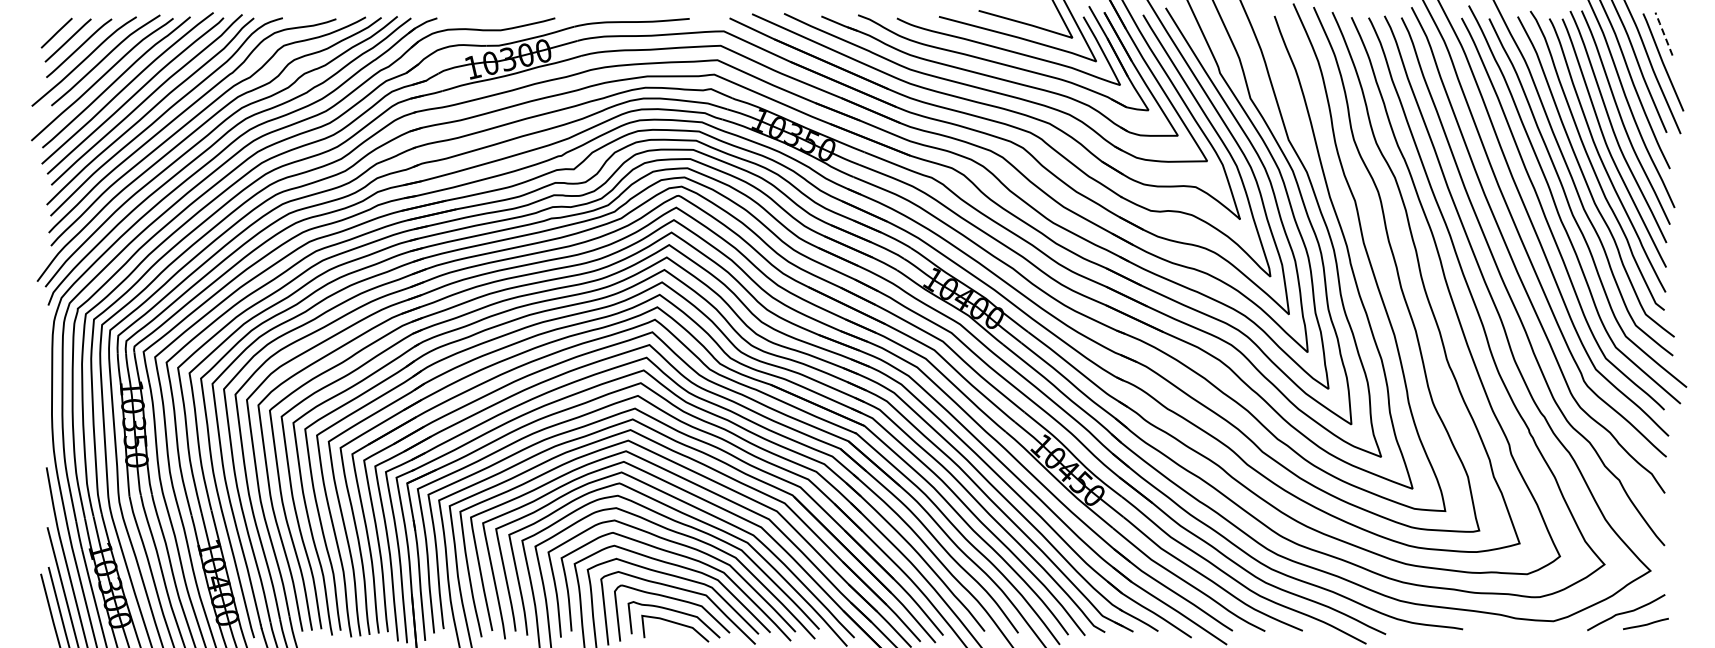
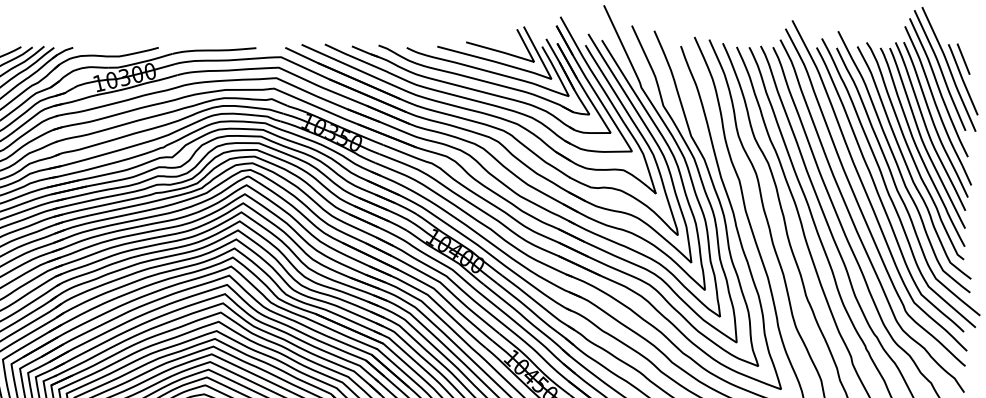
line: (1663, 33) -> (963, 58), dashed -> solid

